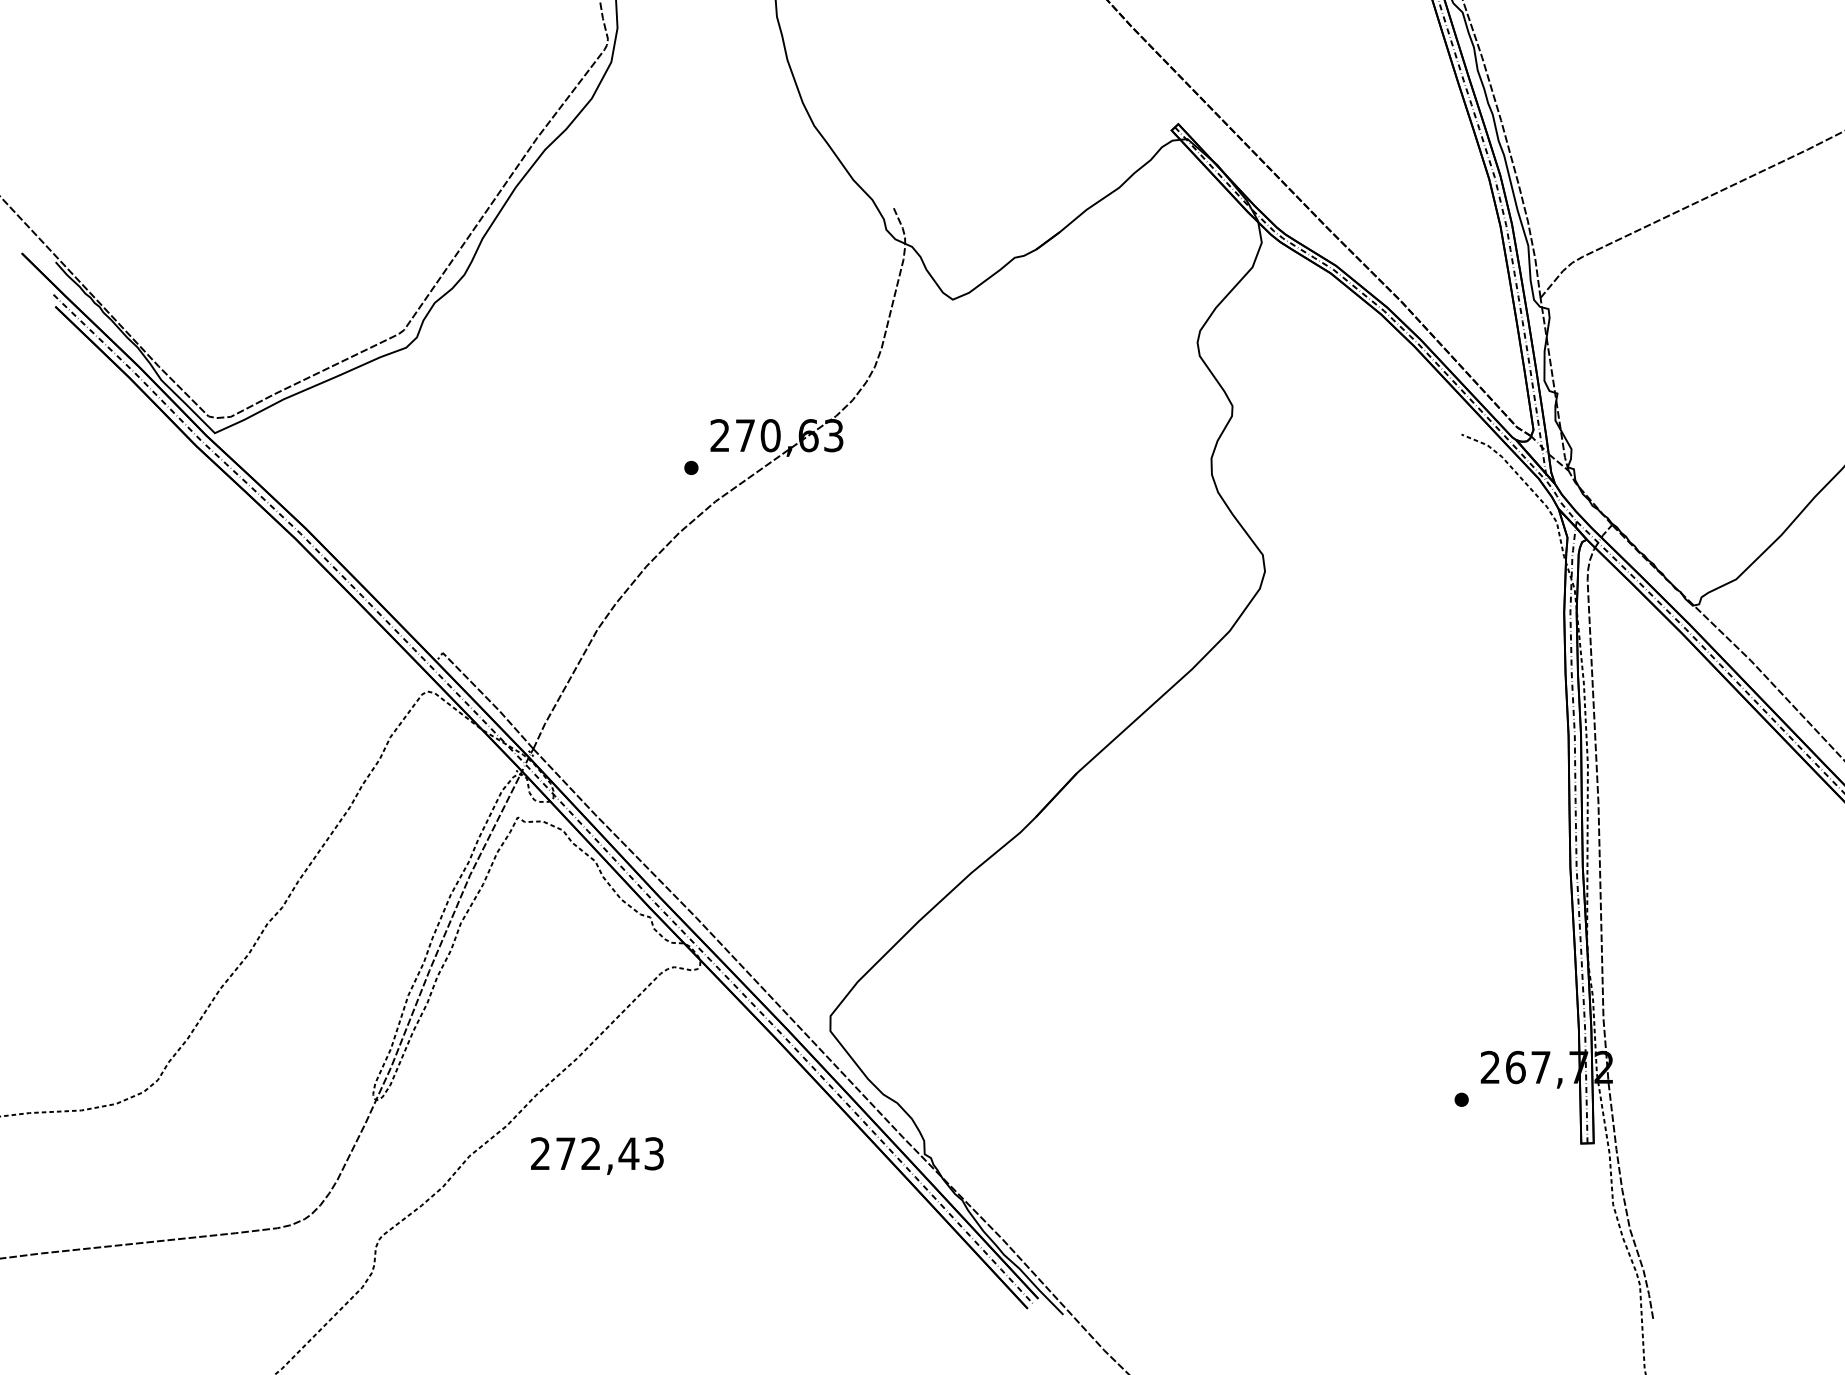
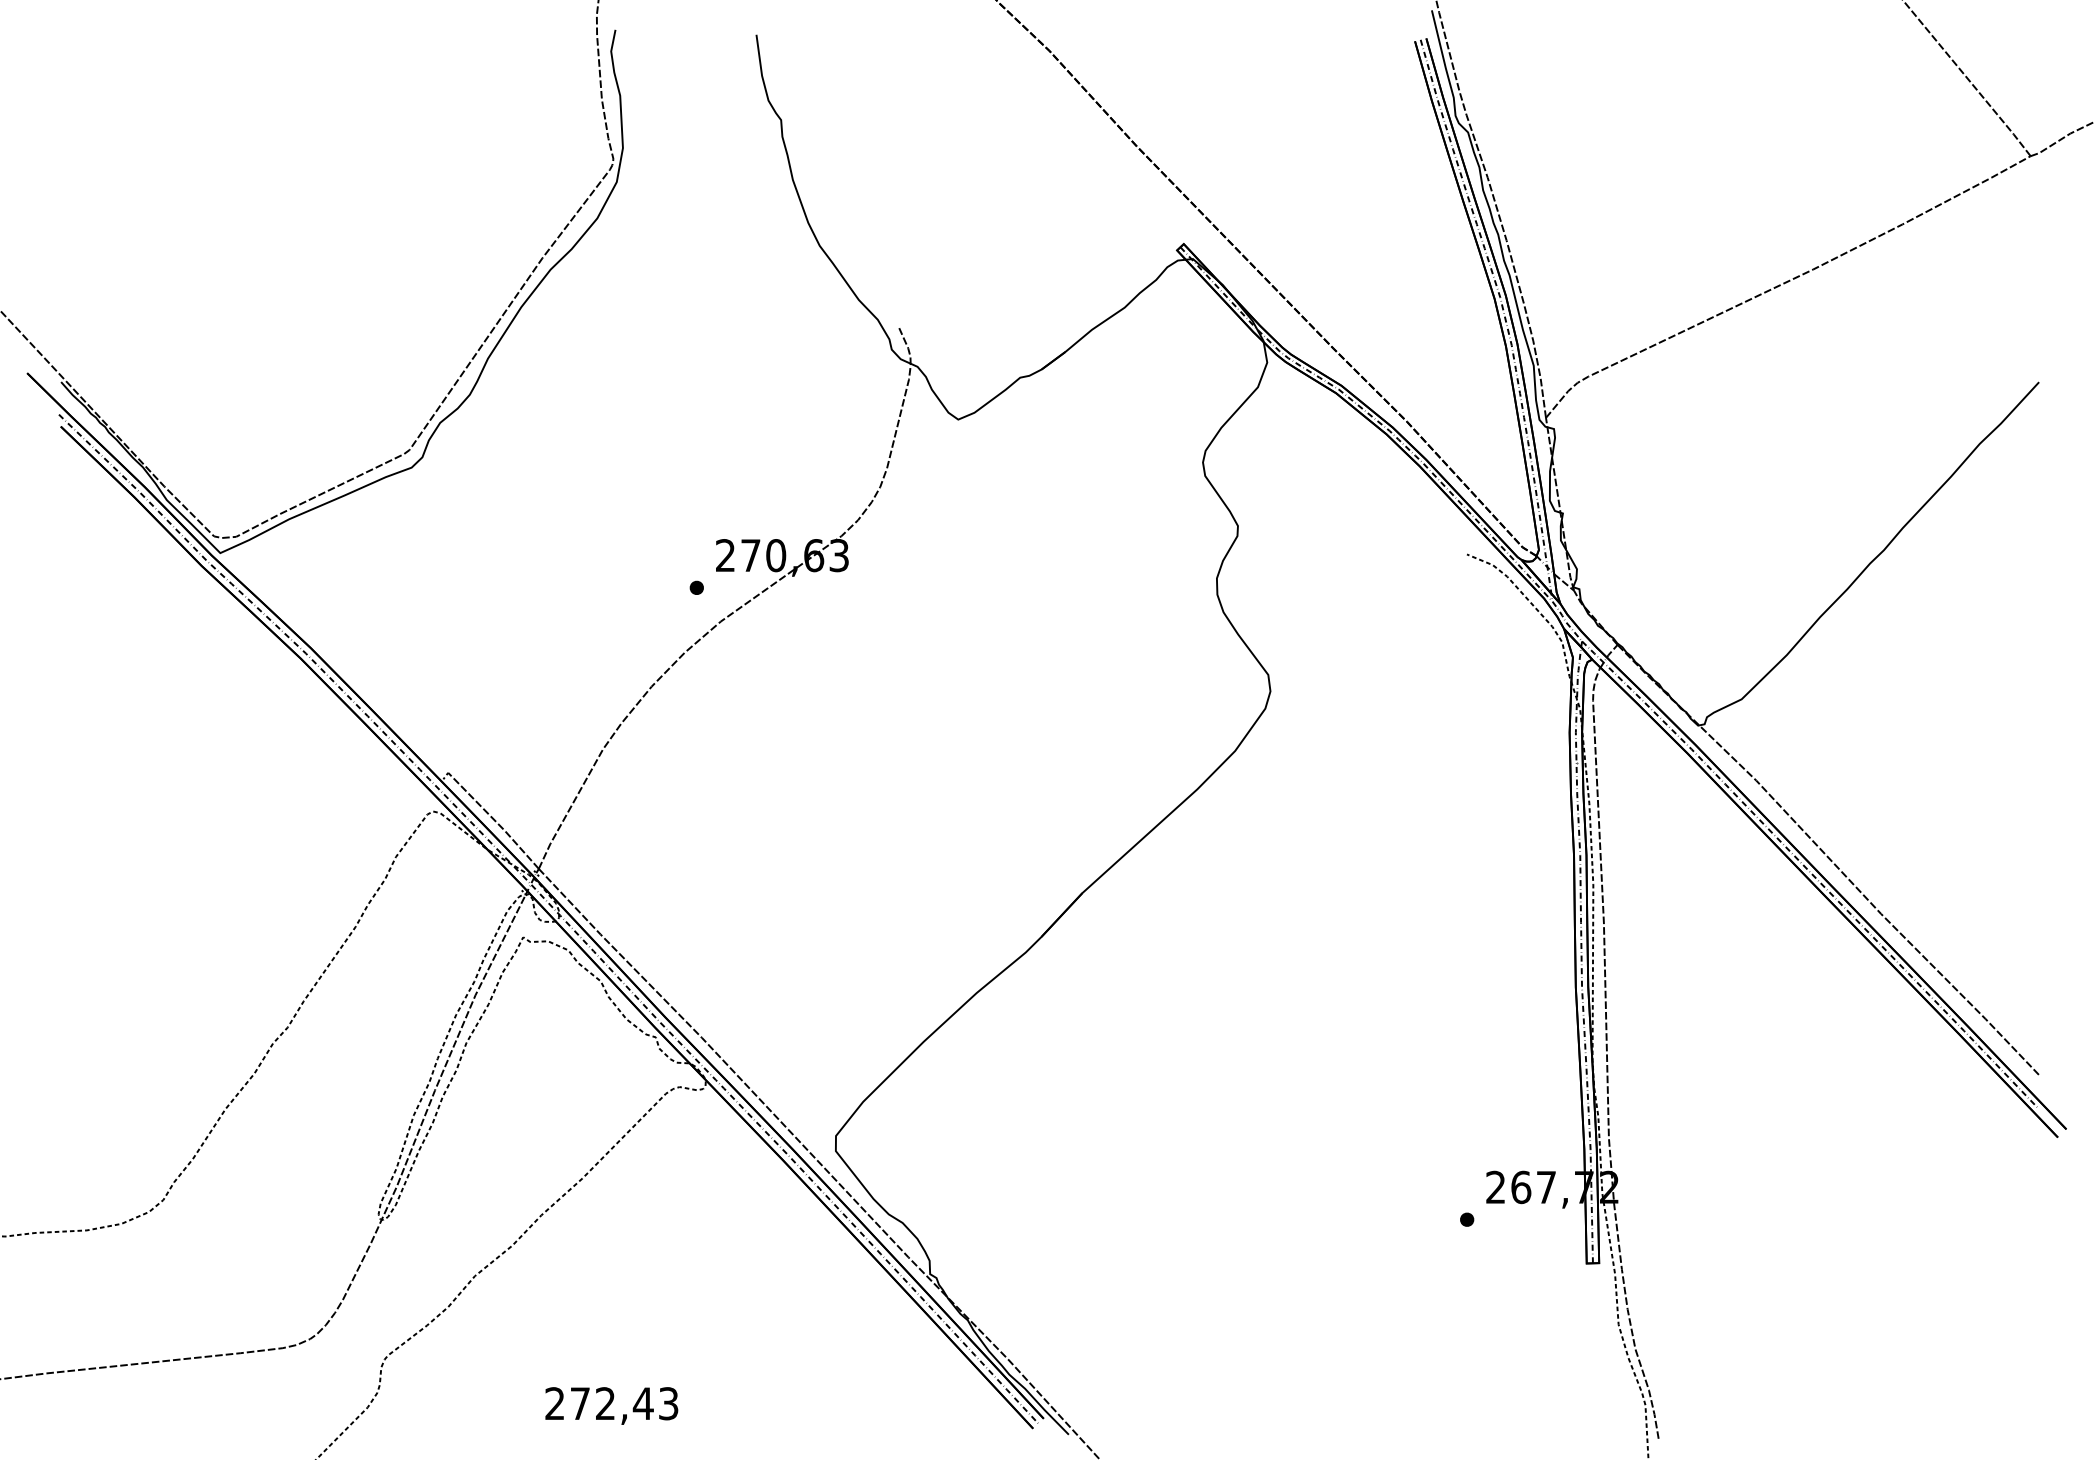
text: (597, 1155) -> (611, 1405), moved

